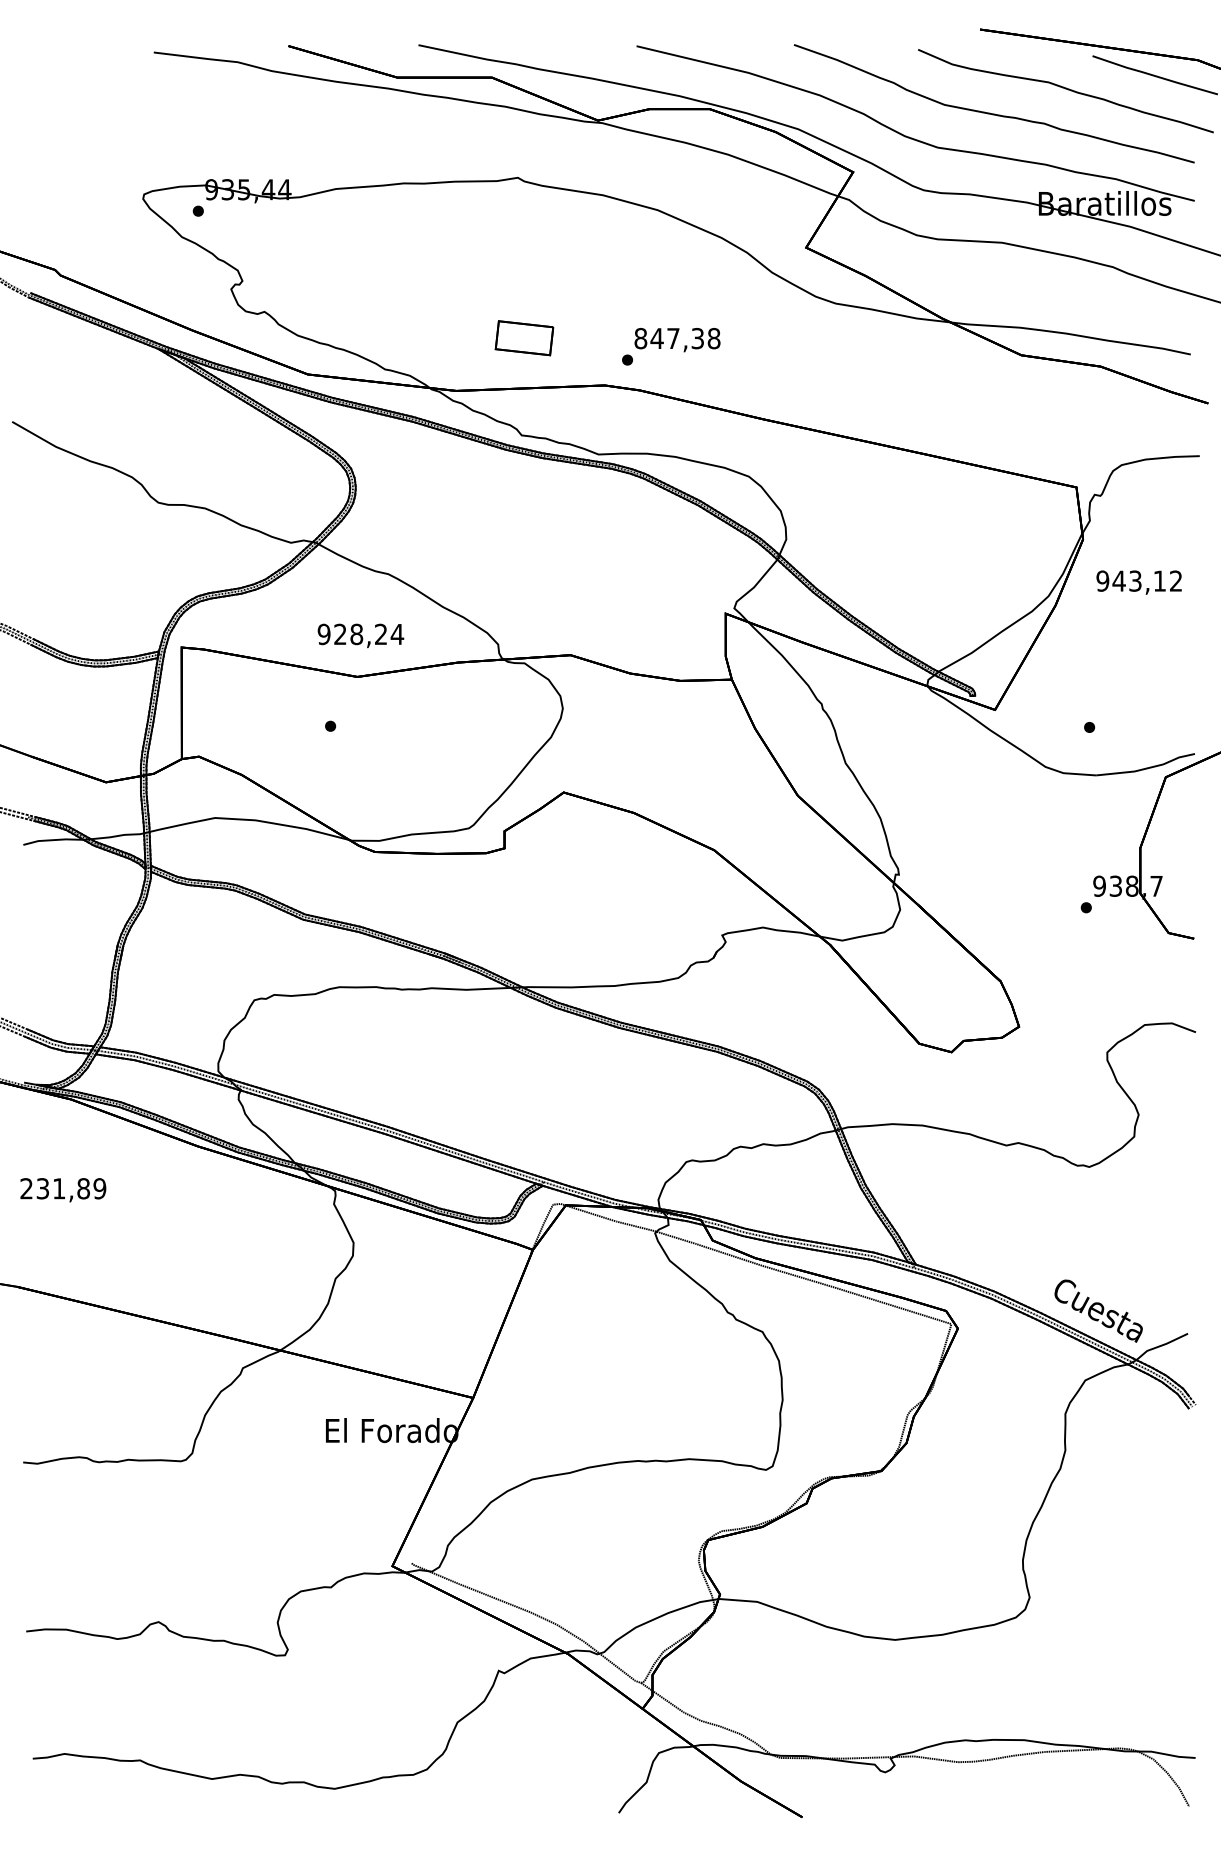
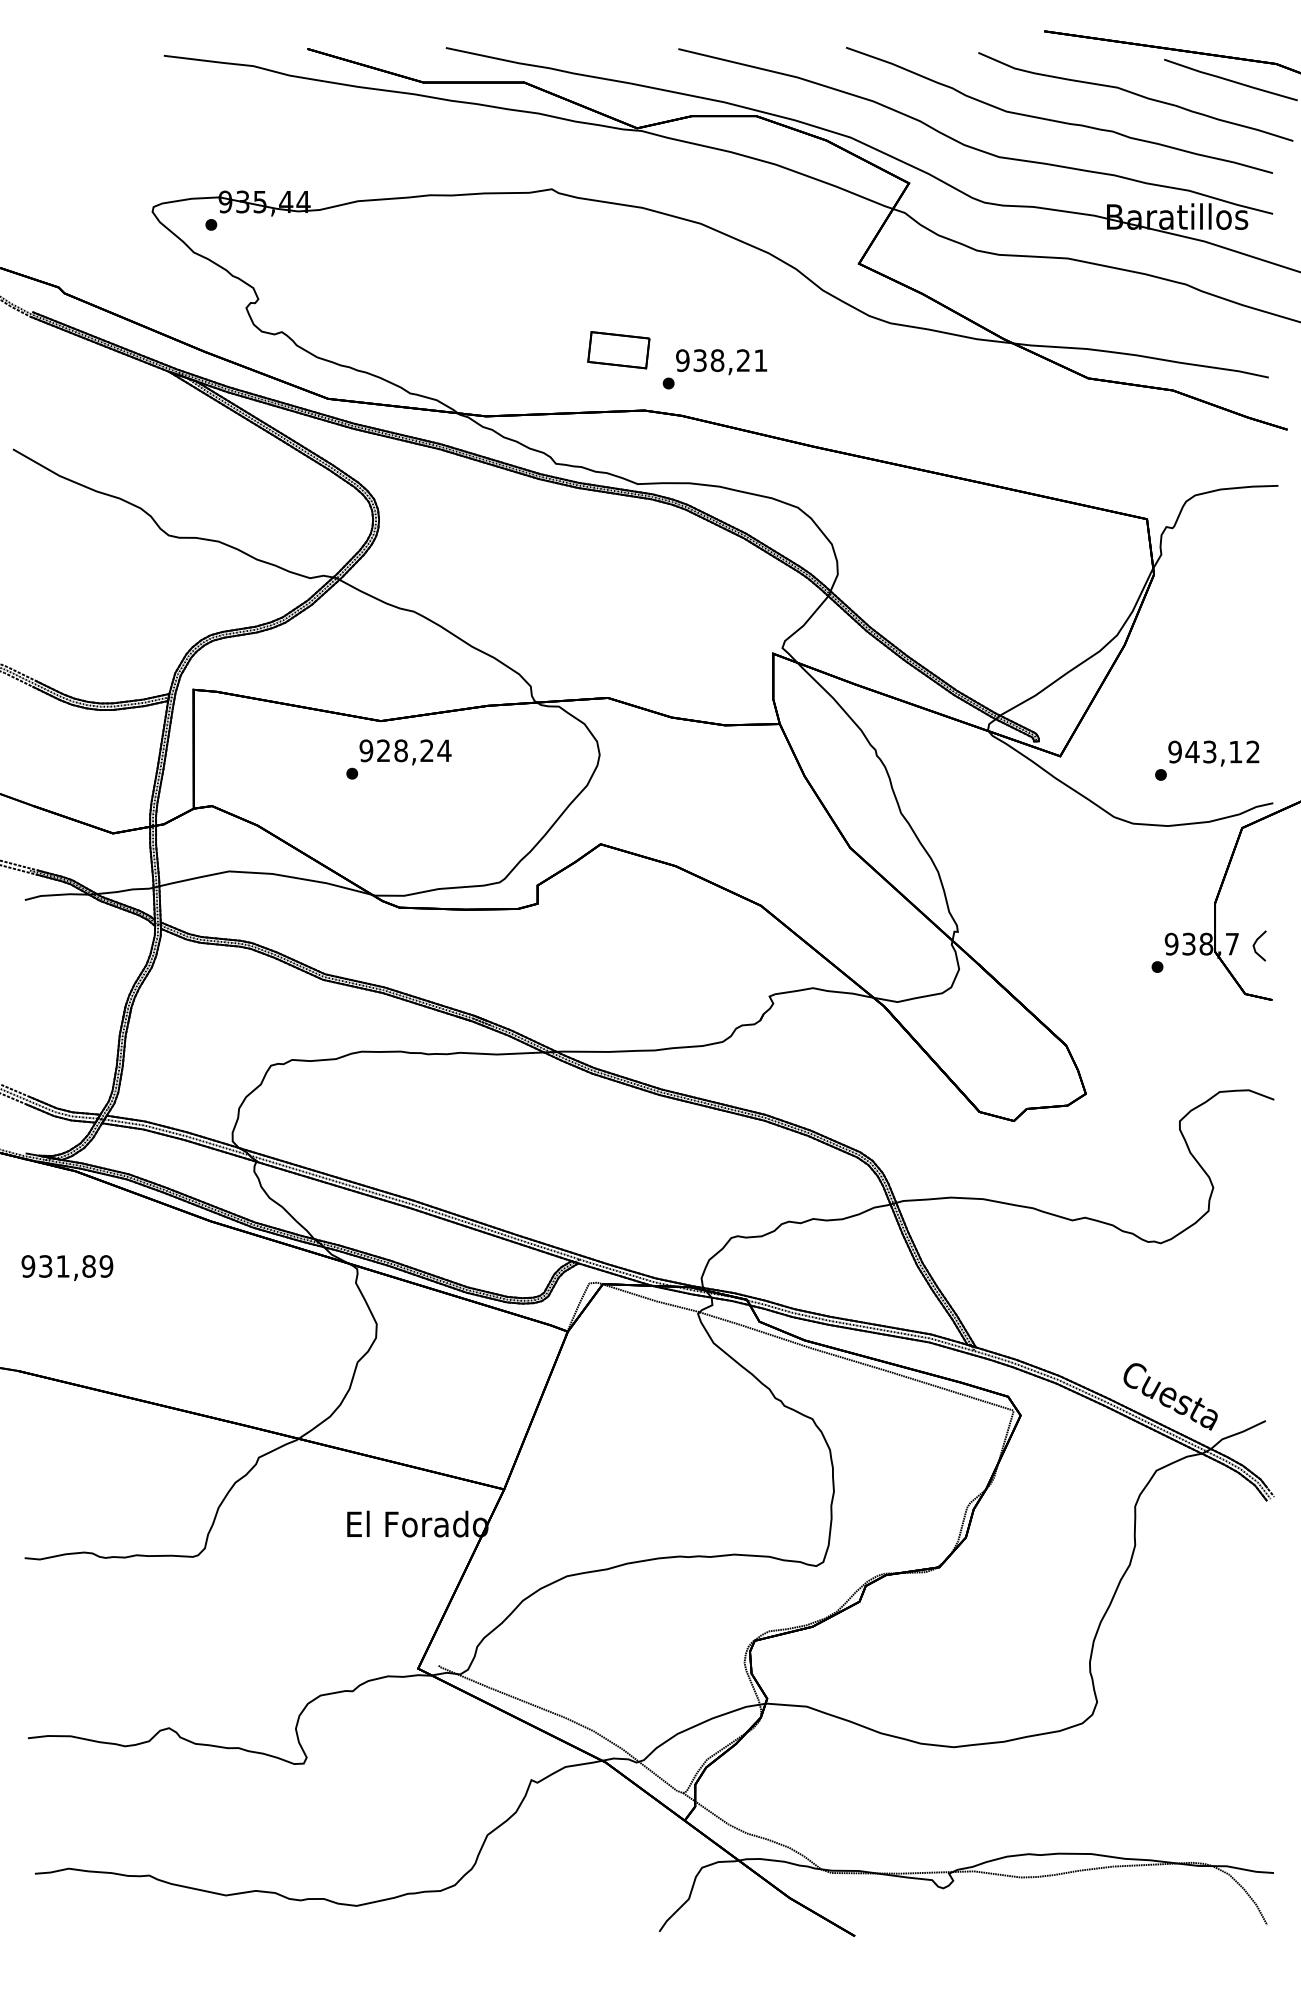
part: (524, 338) -> (618, 350), moved
text: (677, 338) -> (721, 360), 847,38 -> 938,21
text: (1138, 582) -> (1213, 753), moved
text: (360, 635) -> (405, 752), moved
line: (1178, 886) -> (1255, 944), added
text: (26, 1188) -> (28, 1266), 231,89 -> 931,89

